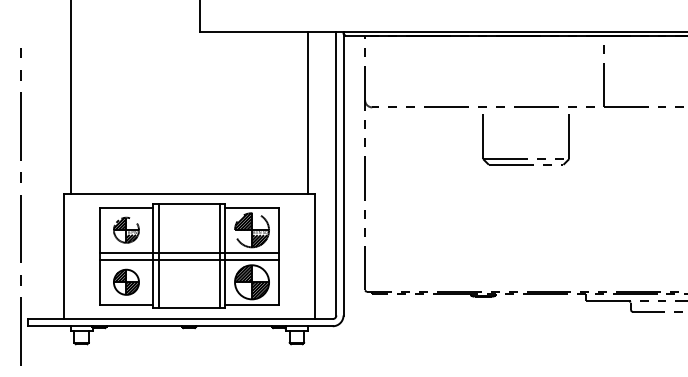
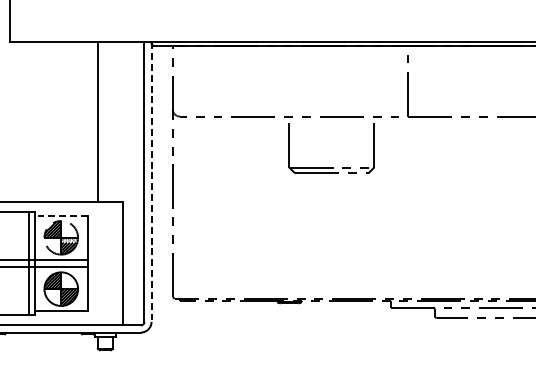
line: (307, 112) -> (98, 121), moved
line: (343, 173) -> (151, 181), solid -> dashed
line: (252, 207) -> (61, 215), solid -> dashed

